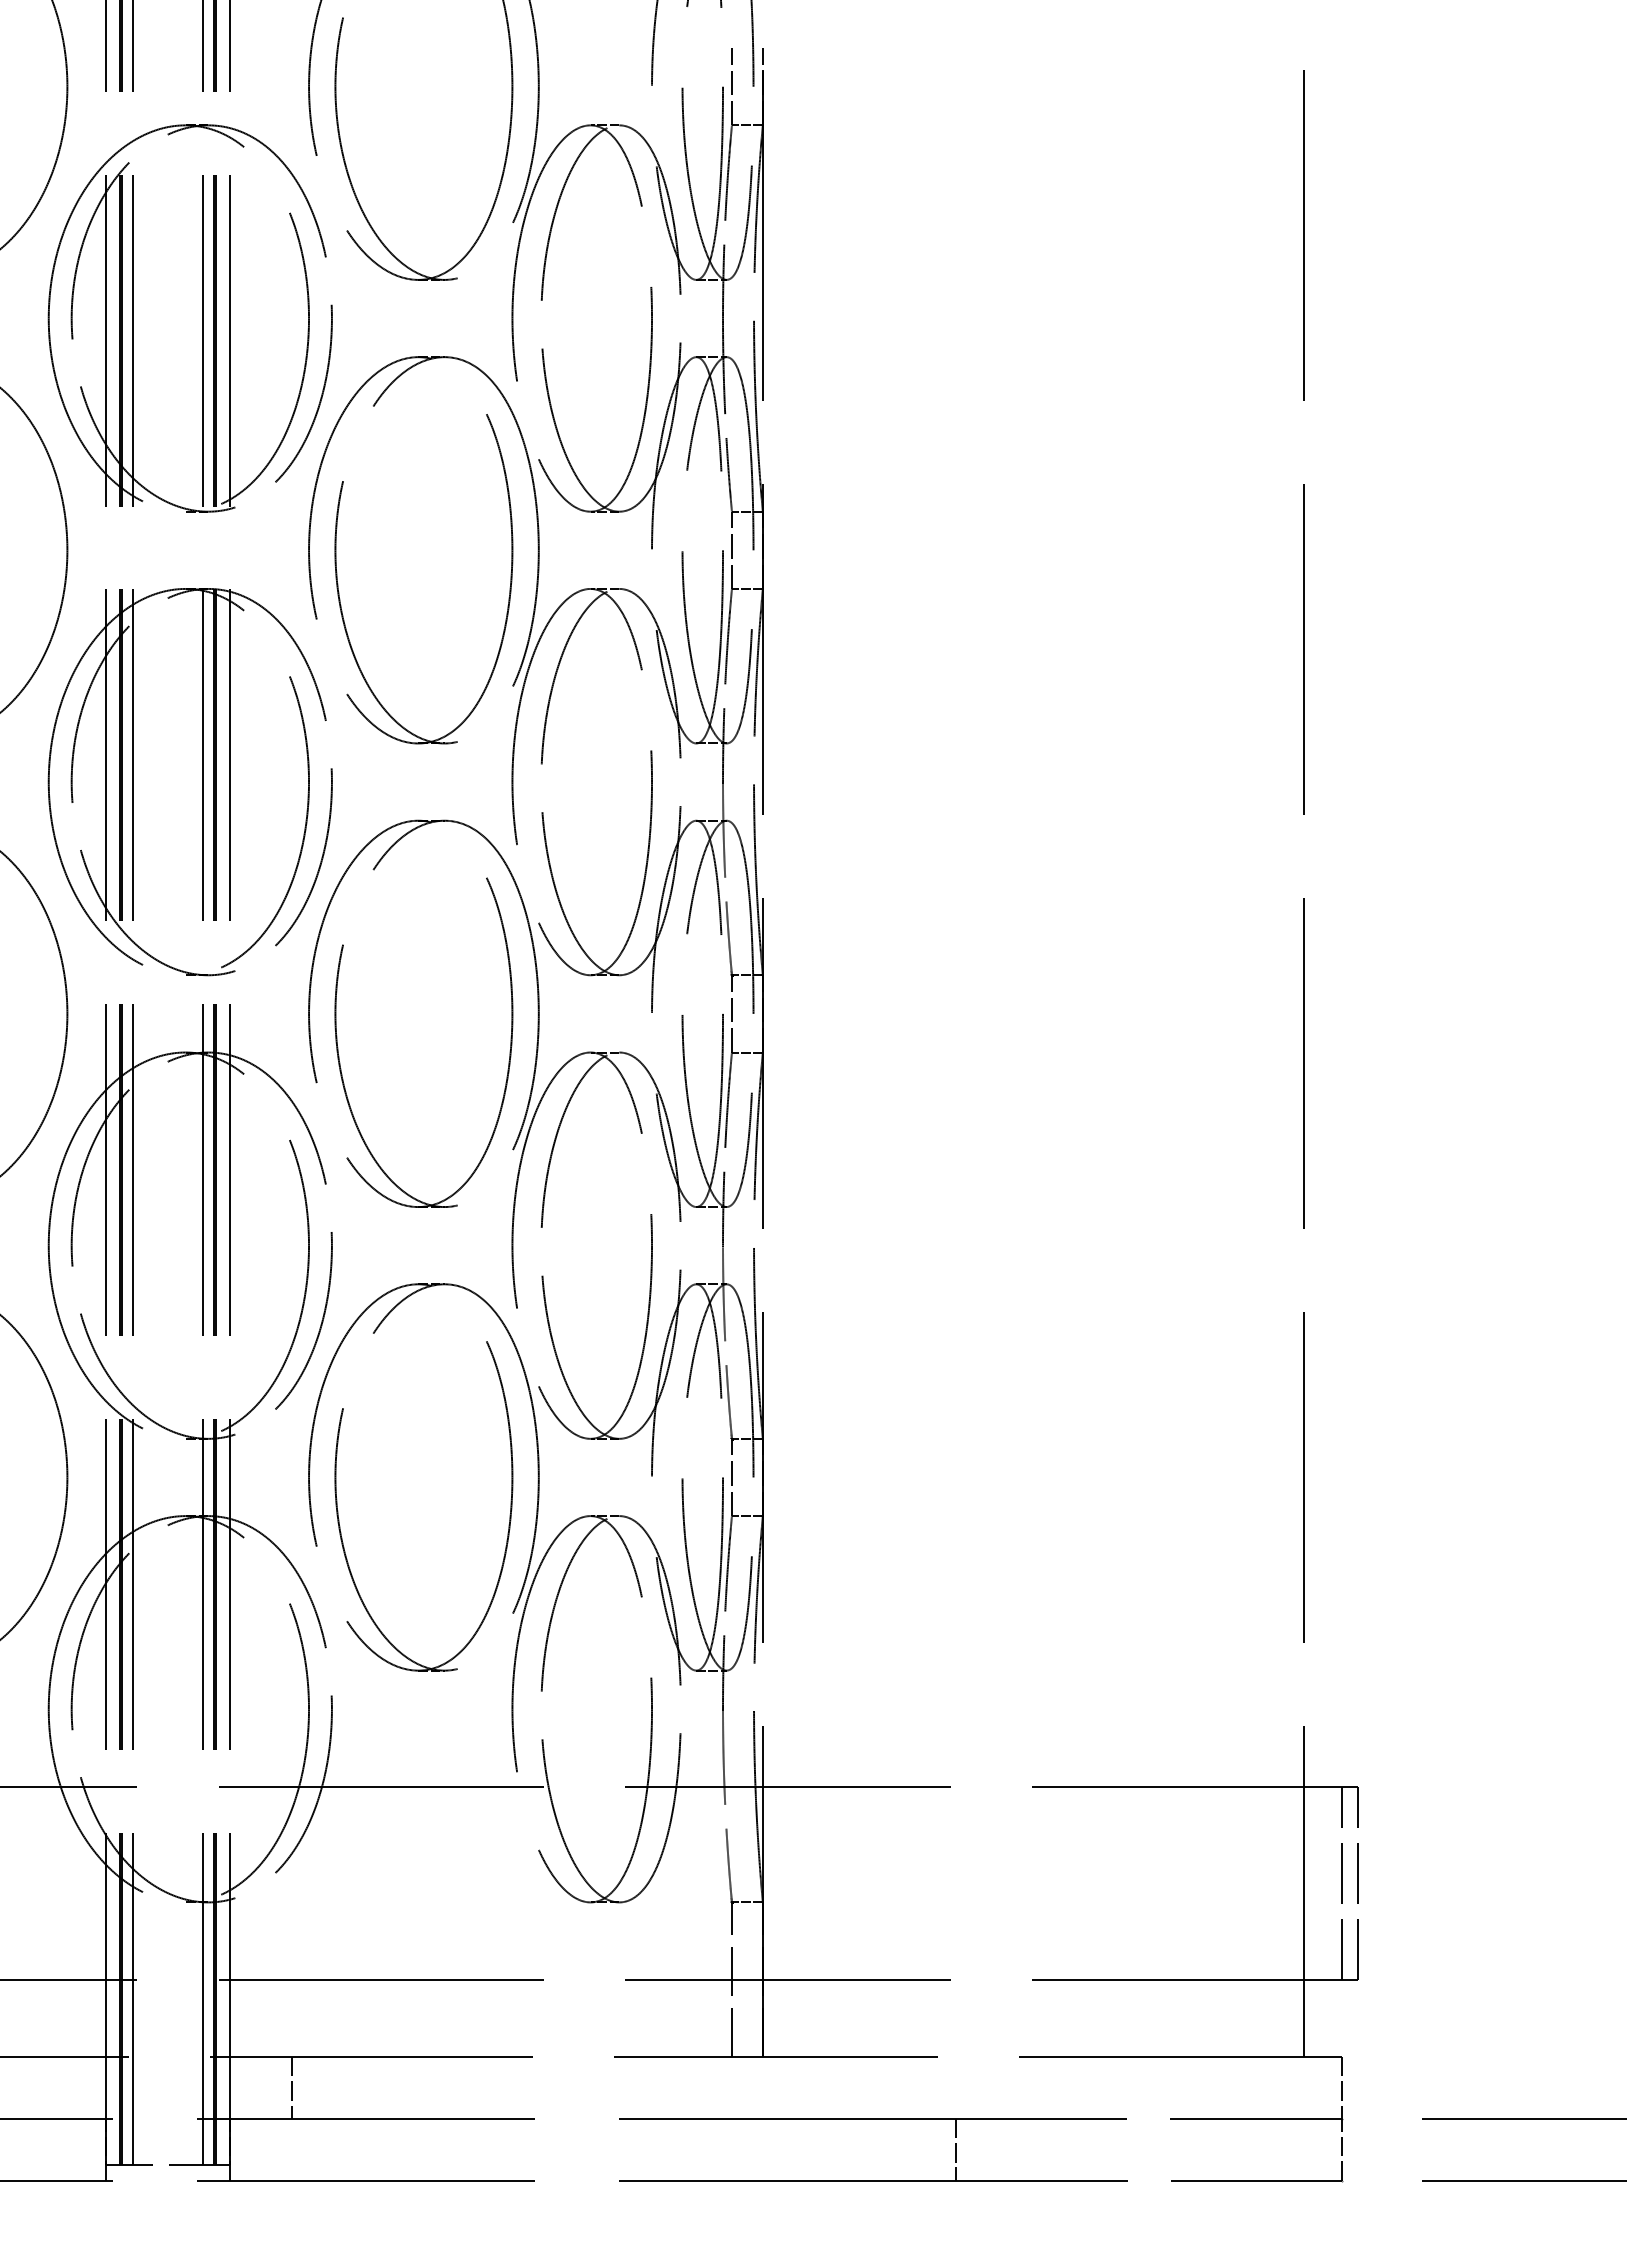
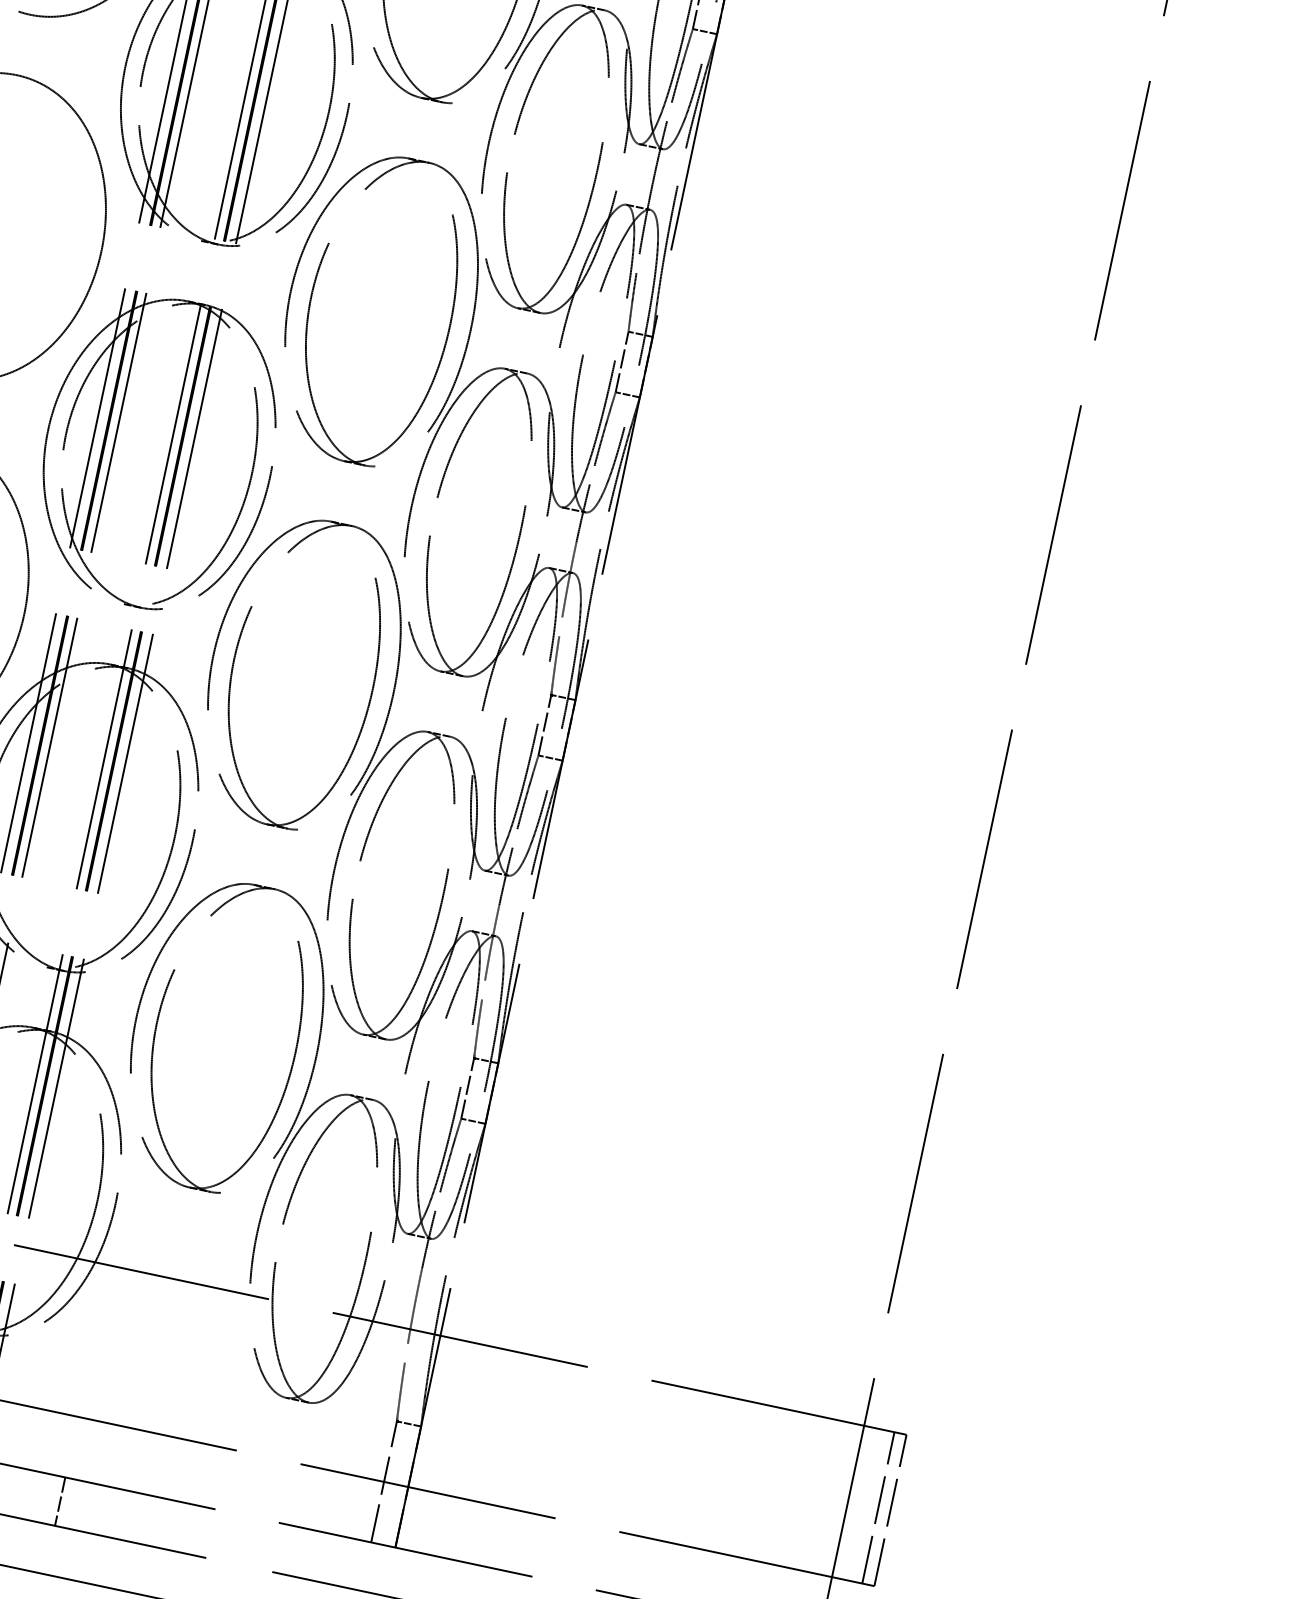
line: (291, 2087) -> (60, 1501), moved

